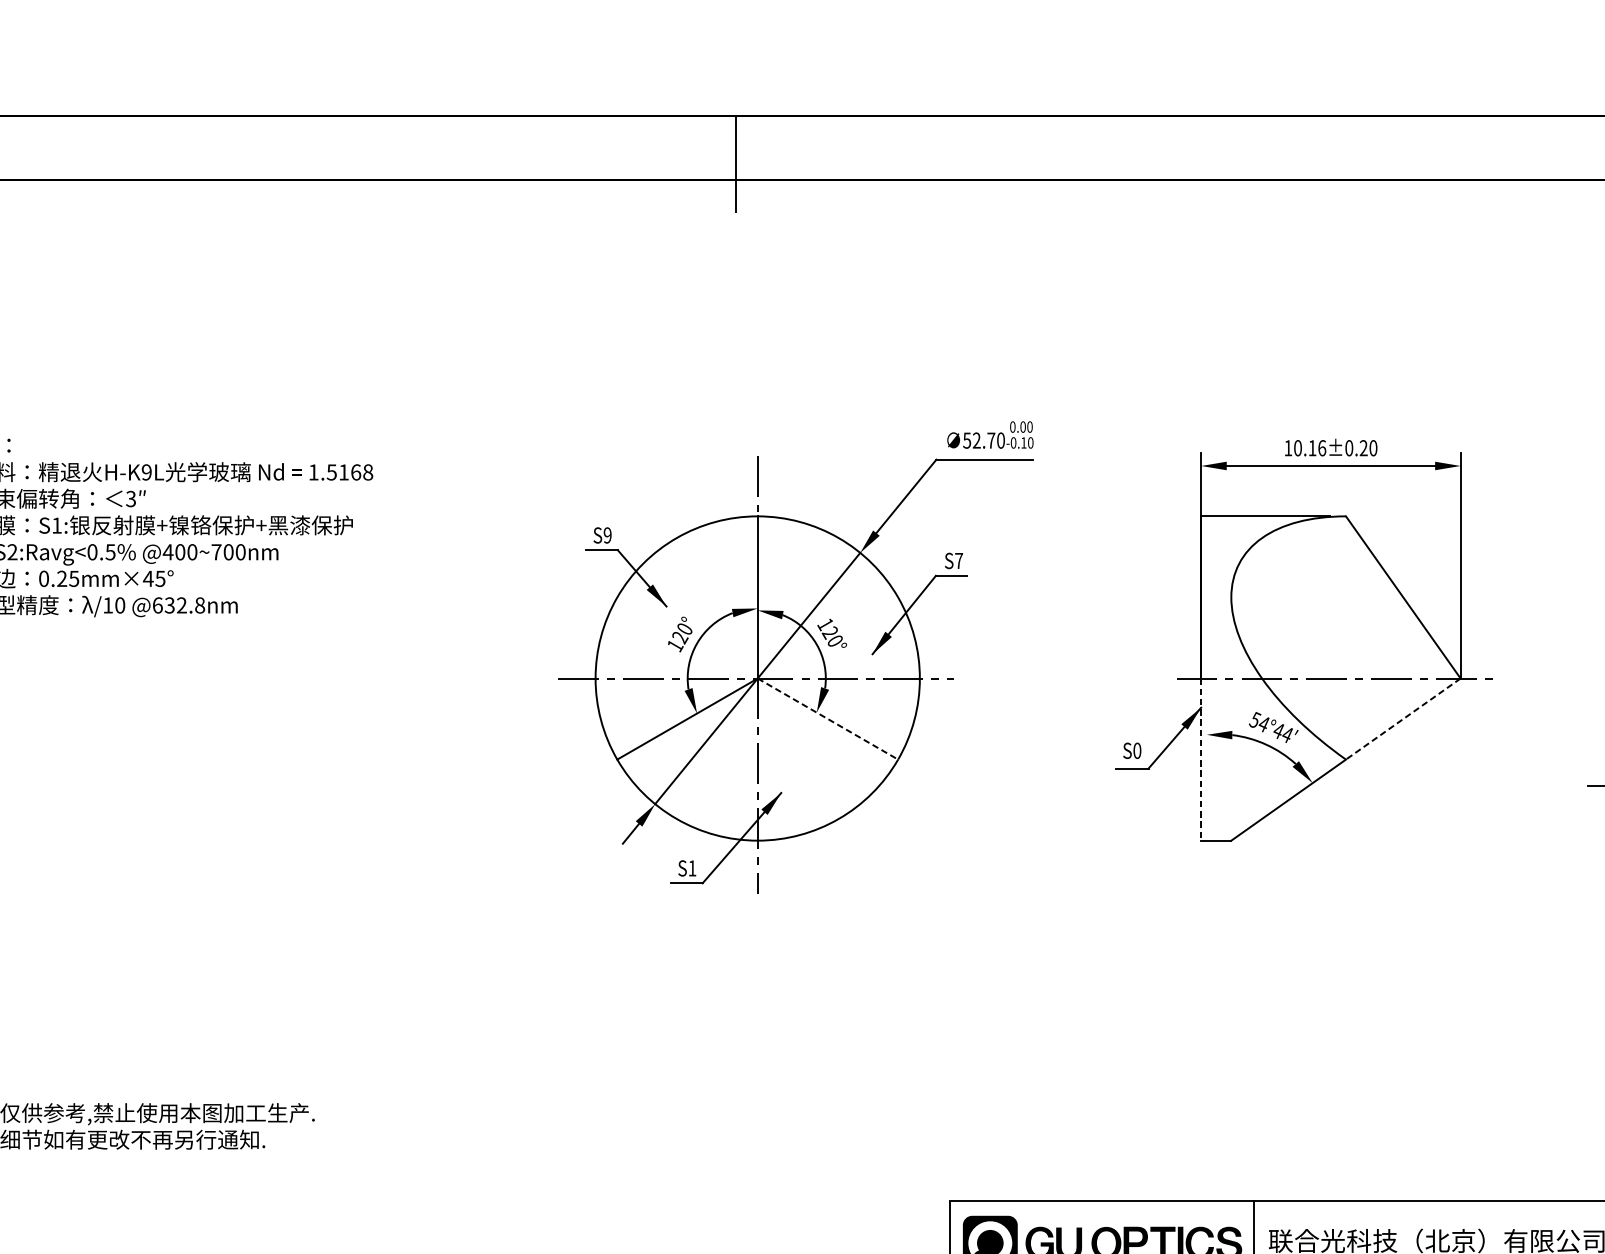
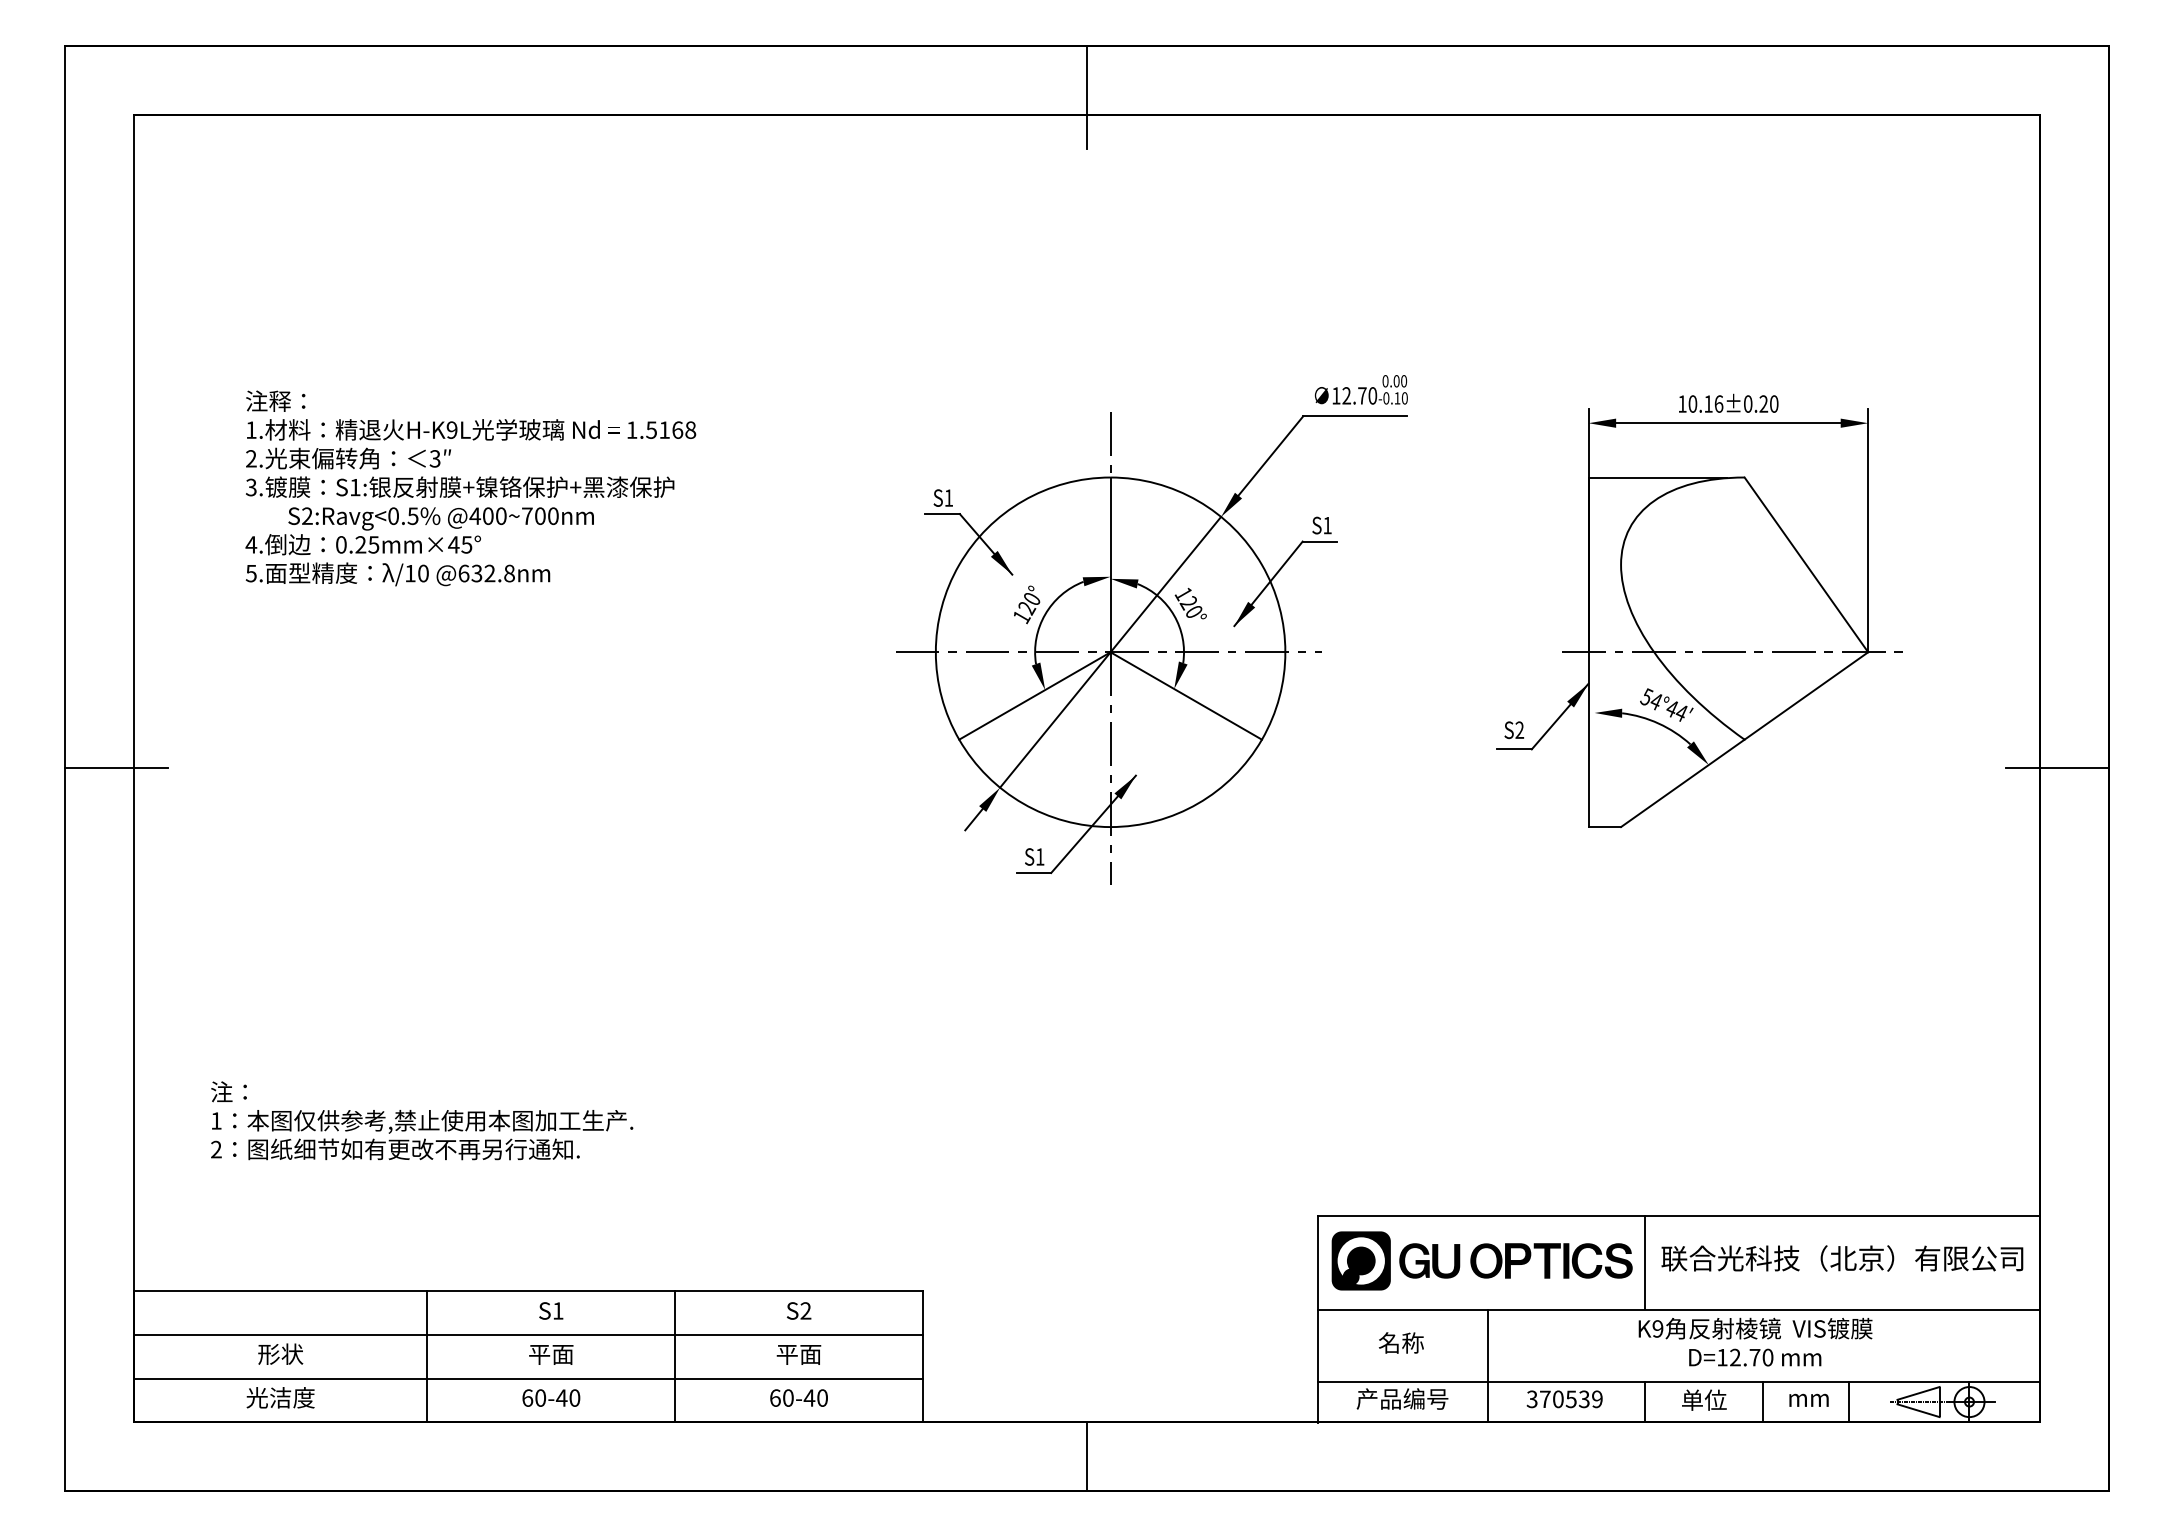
text: (966, 440) -> (1335, 395), 52.70 -> 12.70
text: (607, 534) -> (948, 497), S9 -> S1
text: (958, 560) -> (1327, 525), S7 -> S1
line: (1403, 718) -> (1806, 695), dashed -> solid
line: (828, 719) -> (1186, 696), dashed -> solid
text: (1137, 751) -> (1519, 730), S0 -> S2
line: (1201, 760) -> (1588, 740), dashed -> solid

